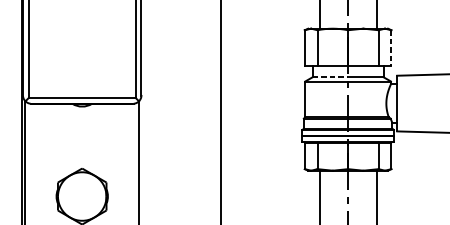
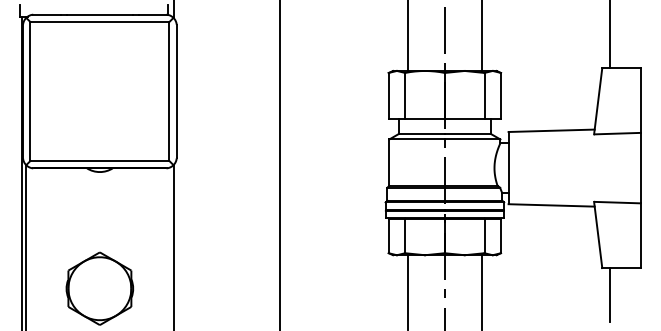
line: (390, 48) -> (500, 96), dashed -> solid
line: (330, 76) -> (421, 133), dashed -> solid

